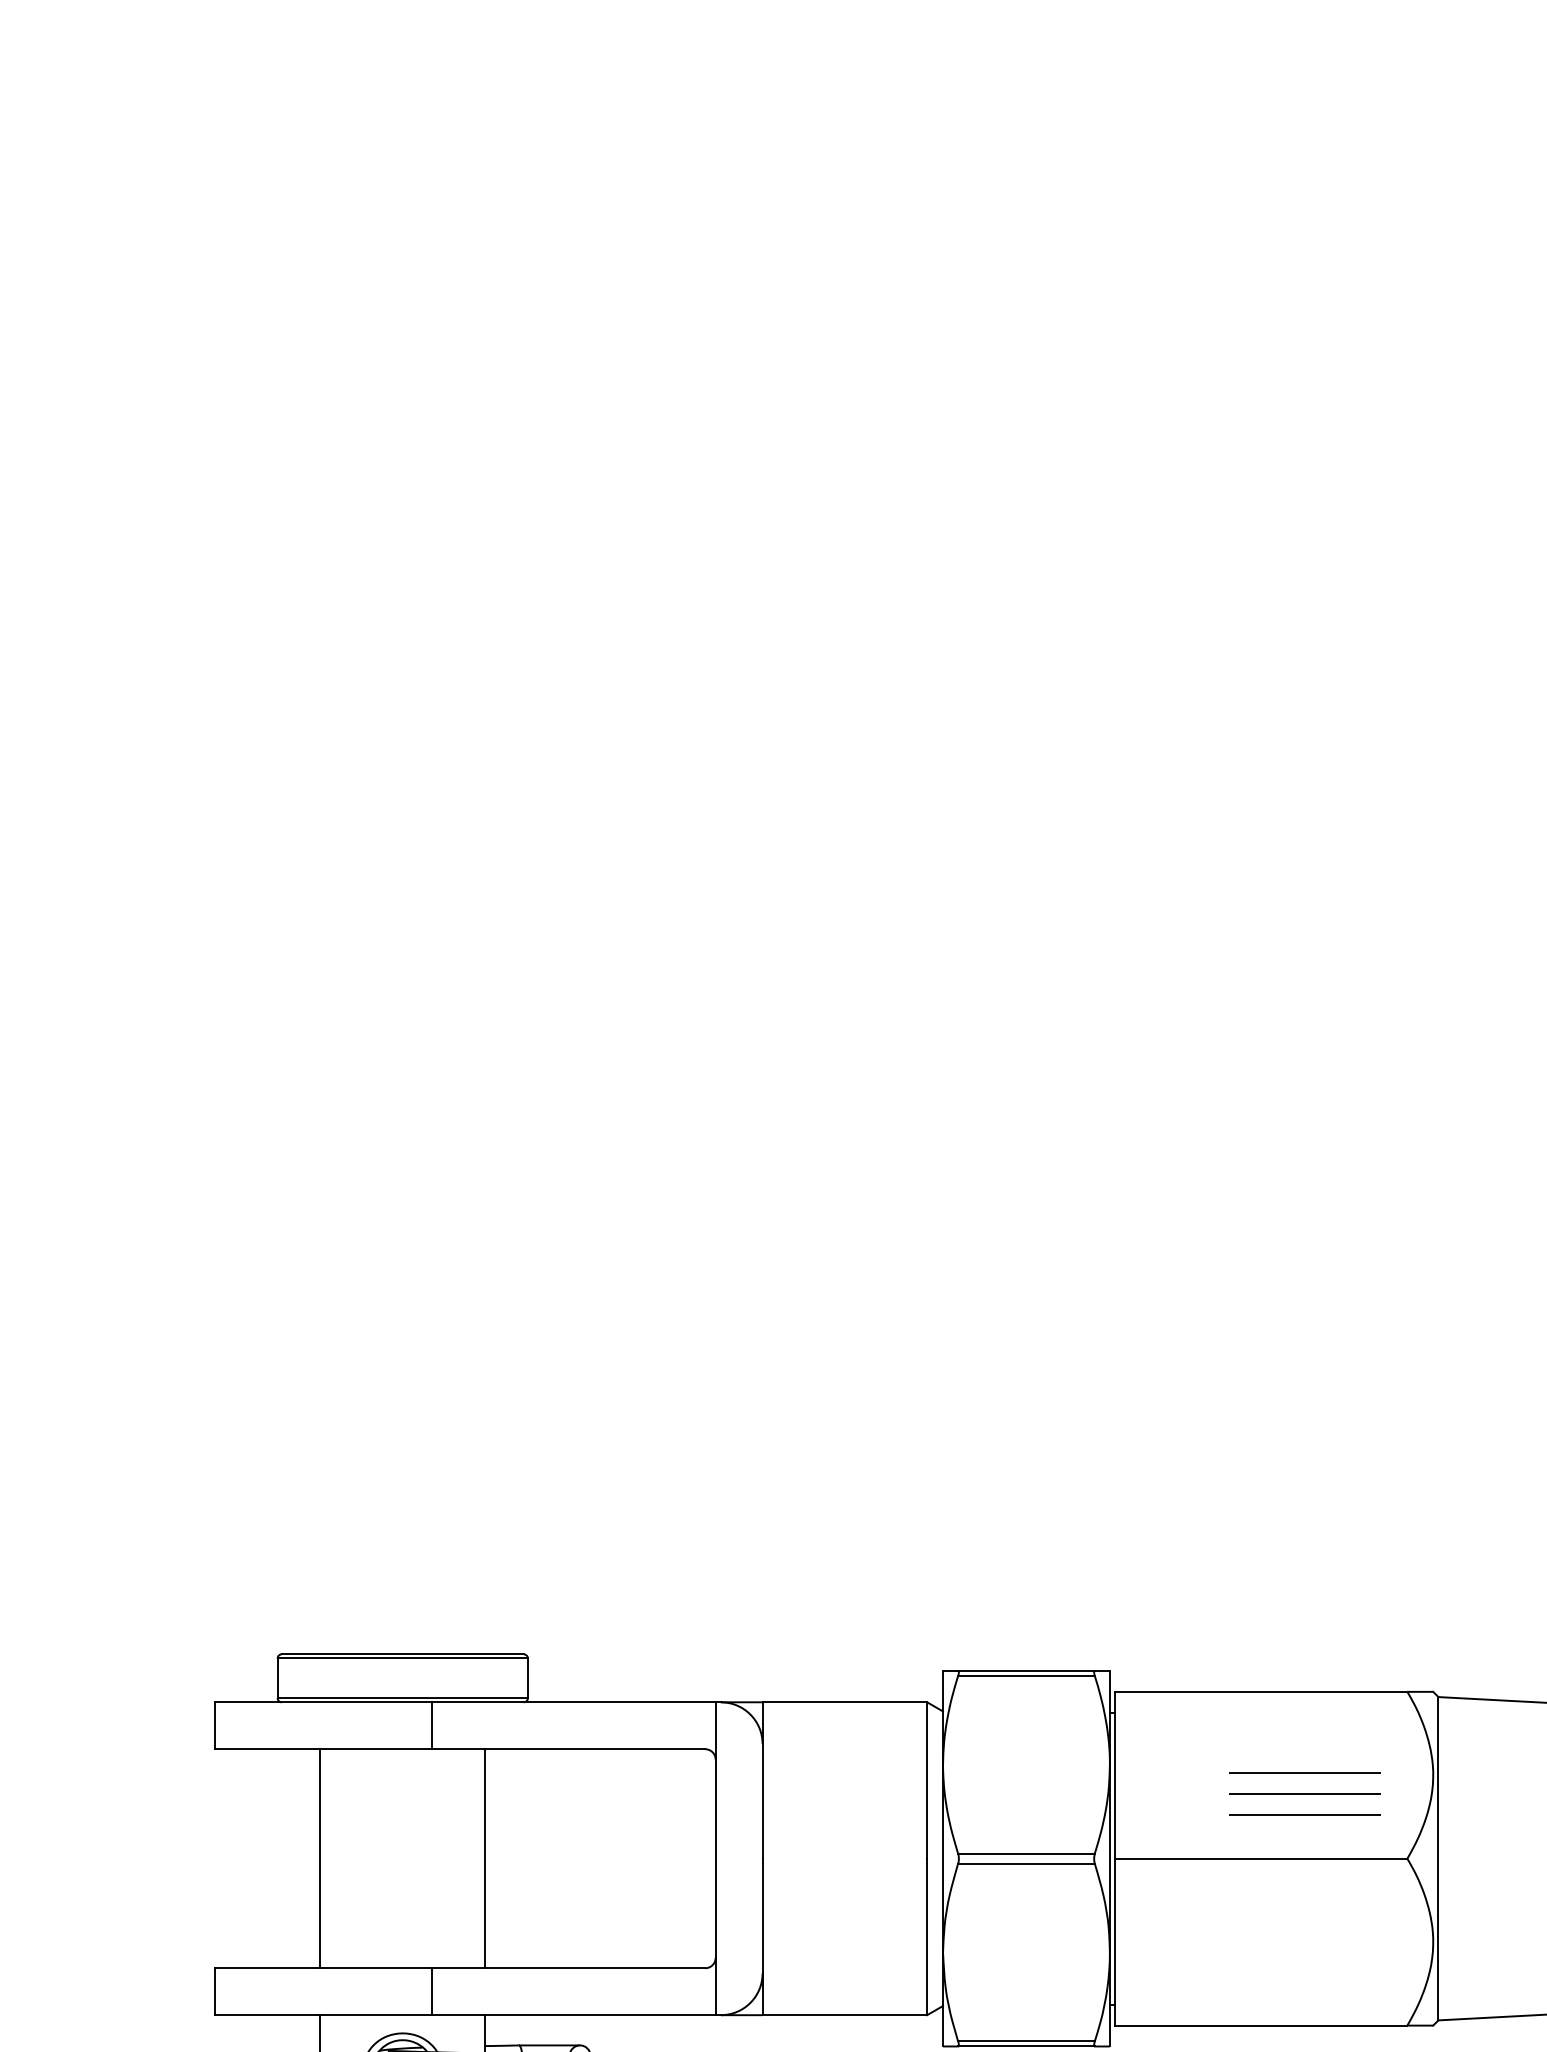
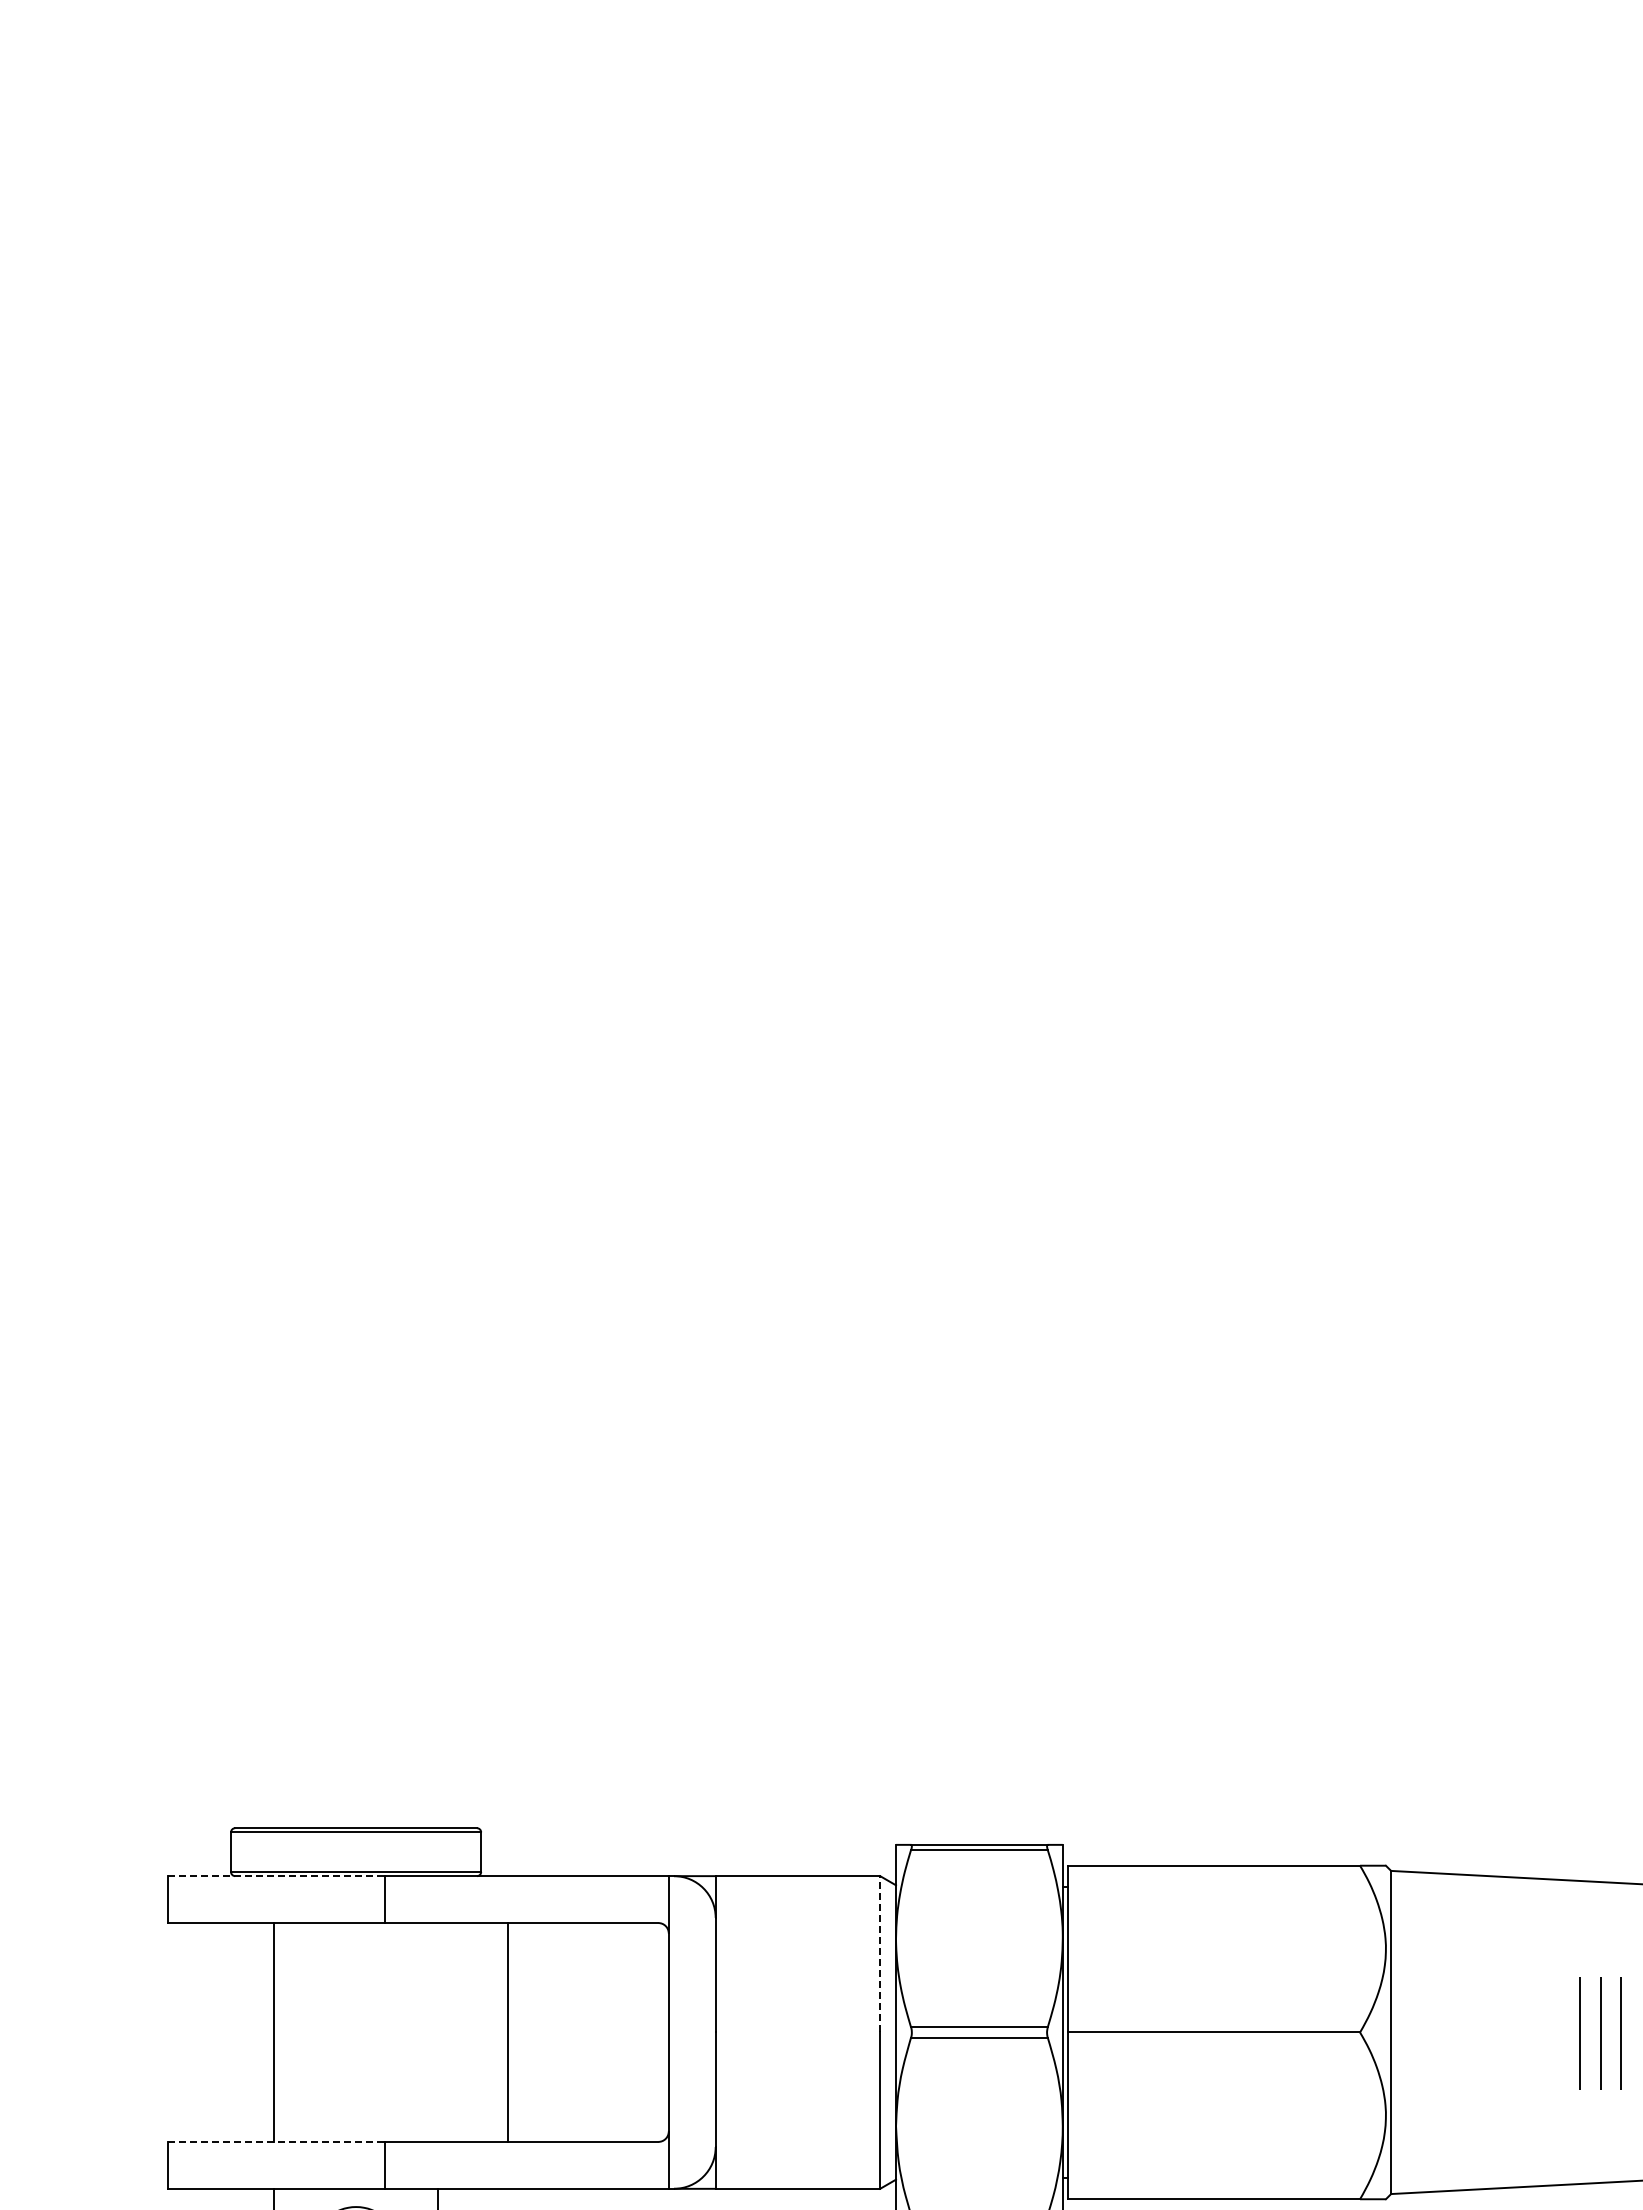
line: (324, 1702) -> (277, 1876), solid -> dashed
line: (1304, 1772) -> (1257, 1946), removed
line: (927, 1779) -> (880, 1953), solid -> dashed
line: (1304, 1793) -> (1257, 1967), removed
line: (1304, 1814) -> (1257, 1988), removed
line: (485, 1858) -> (508, 2032), moved
line: (324, 1967) -> (277, 2141), solid -> dashed

